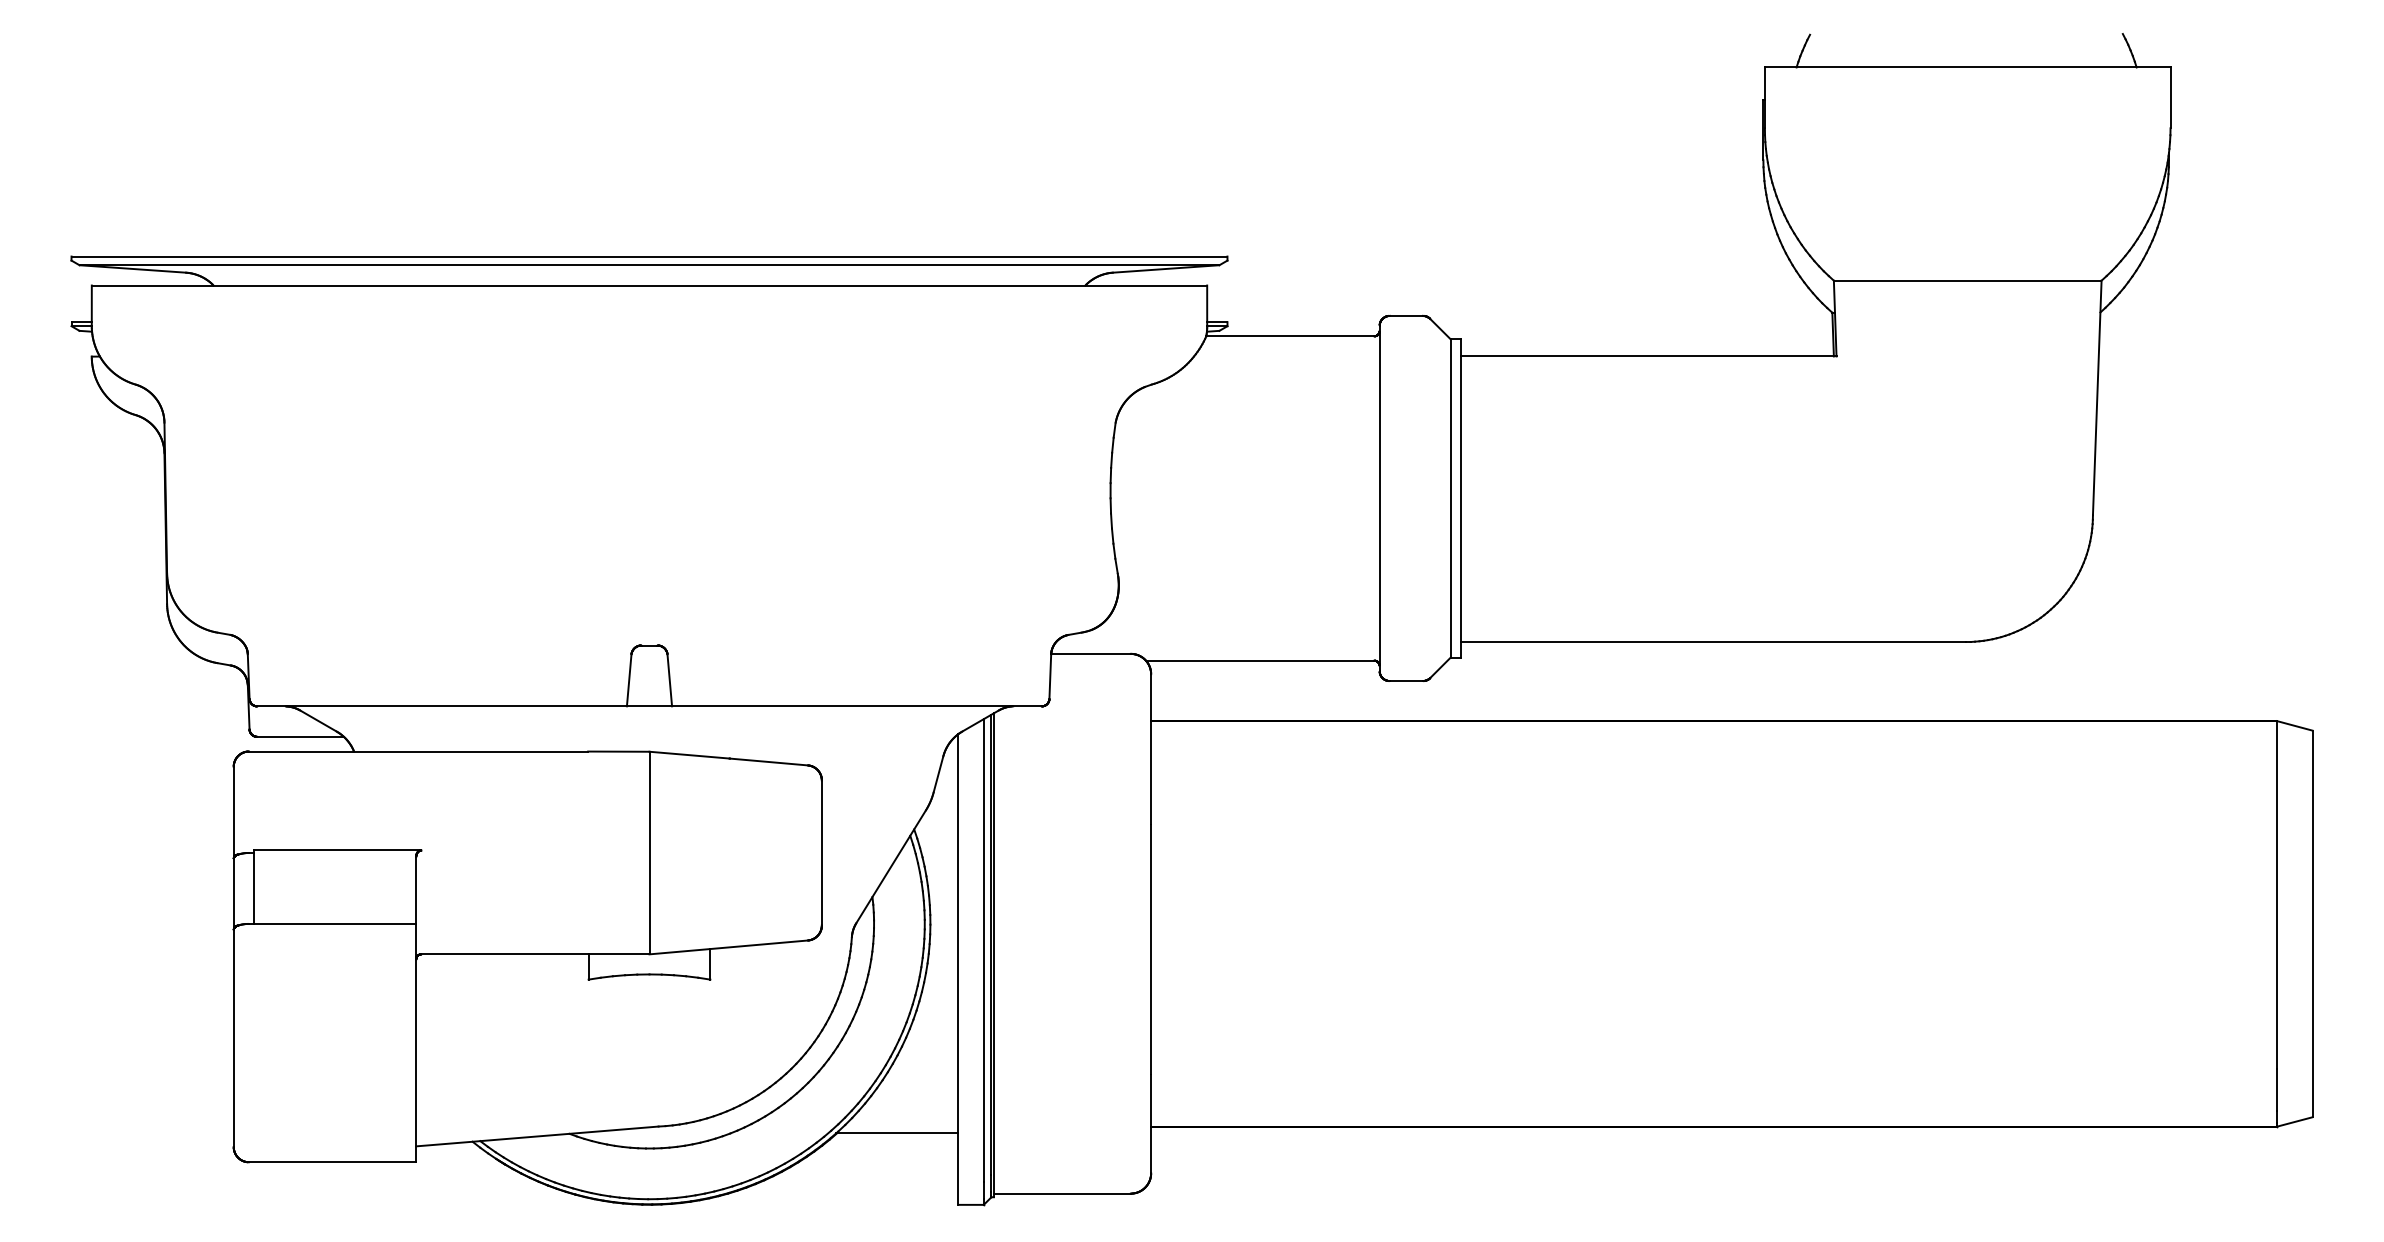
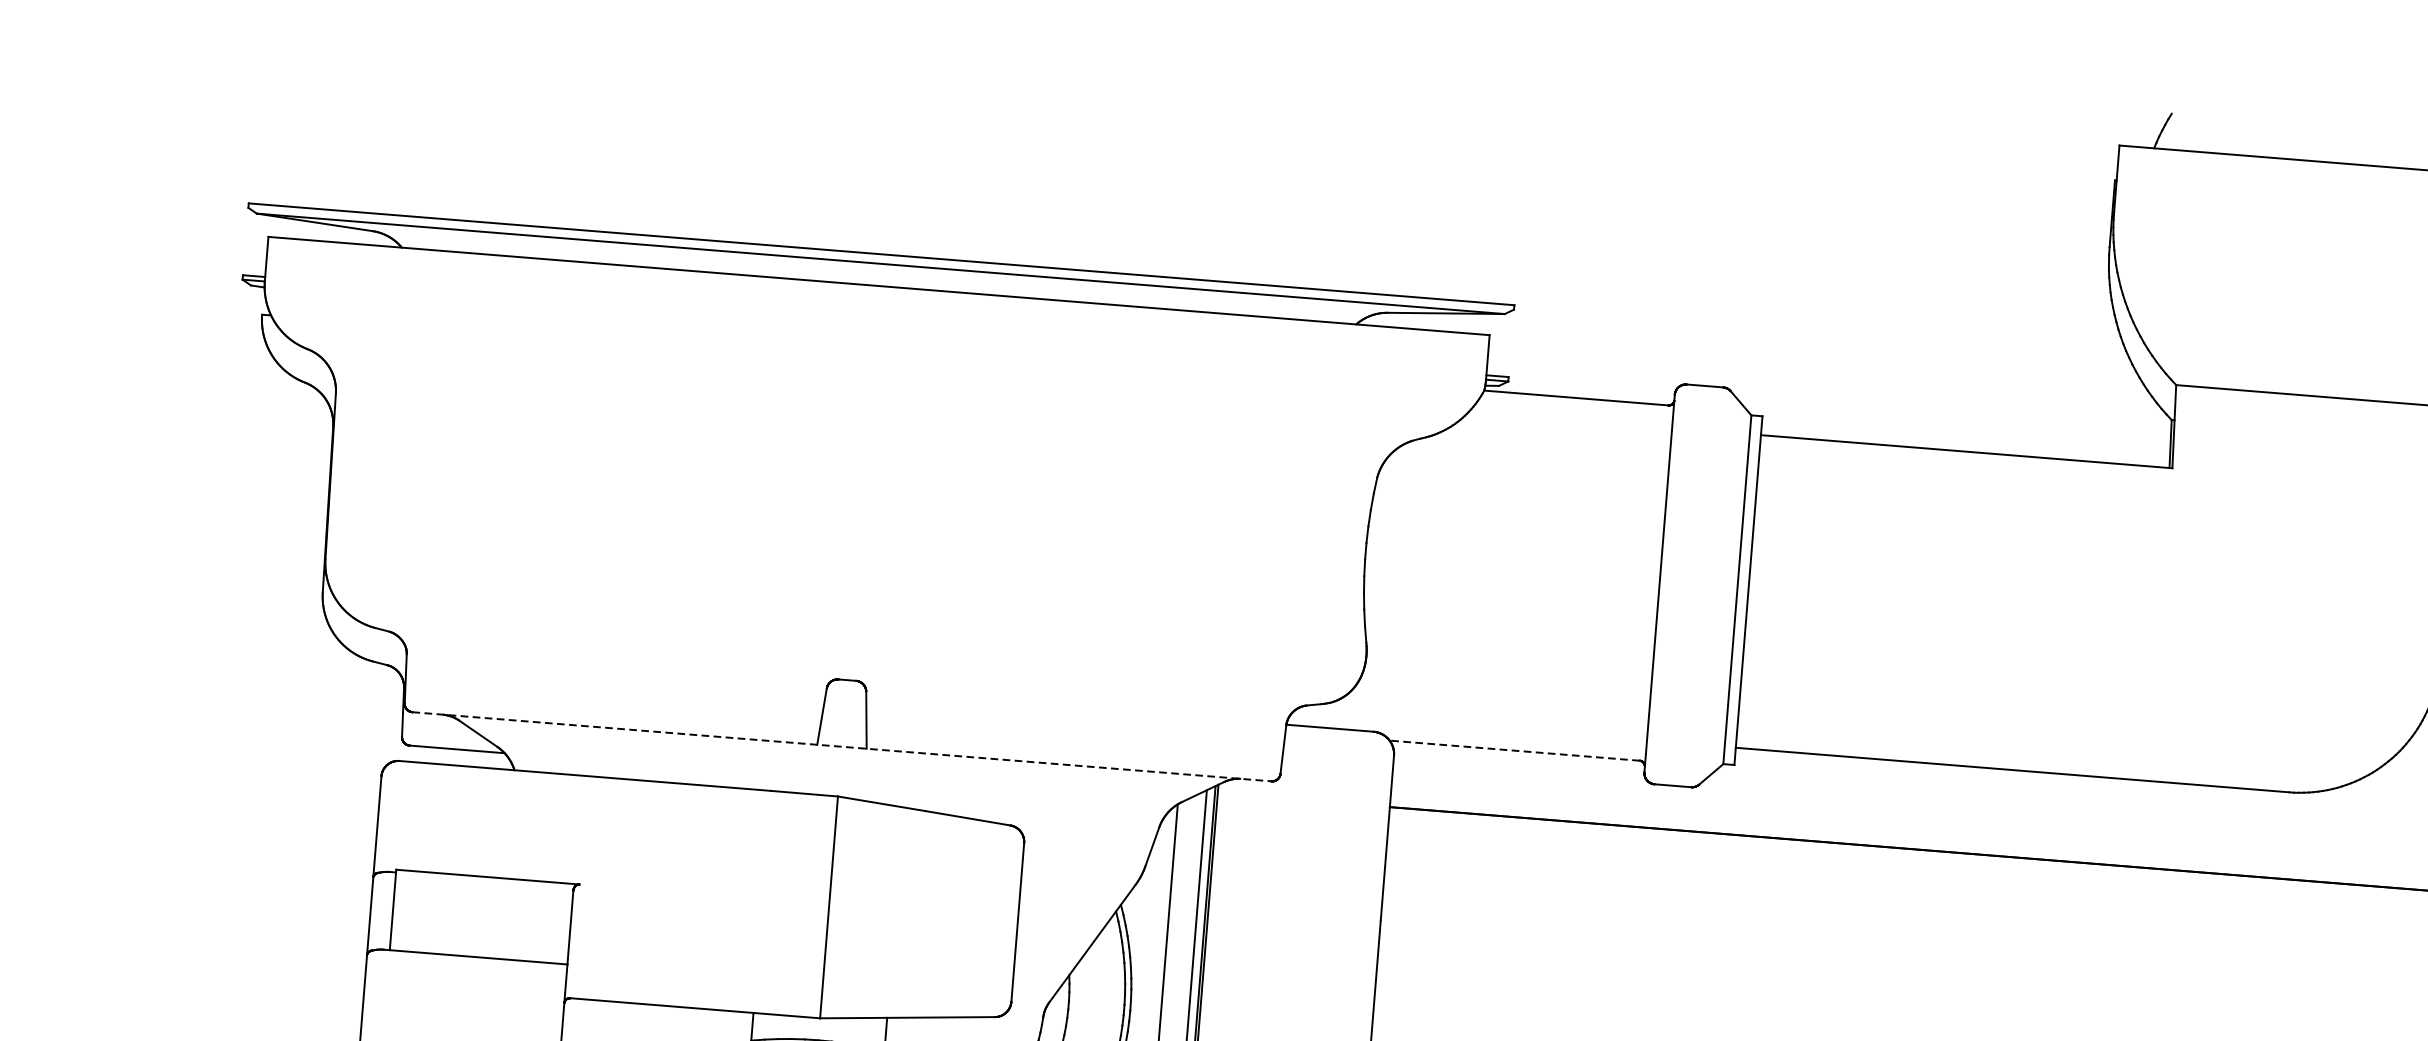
line: (1259, 660) -> (1513, 750), solid -> dashed
line: (650, 706) -> (843, 747), solid -> dashed

